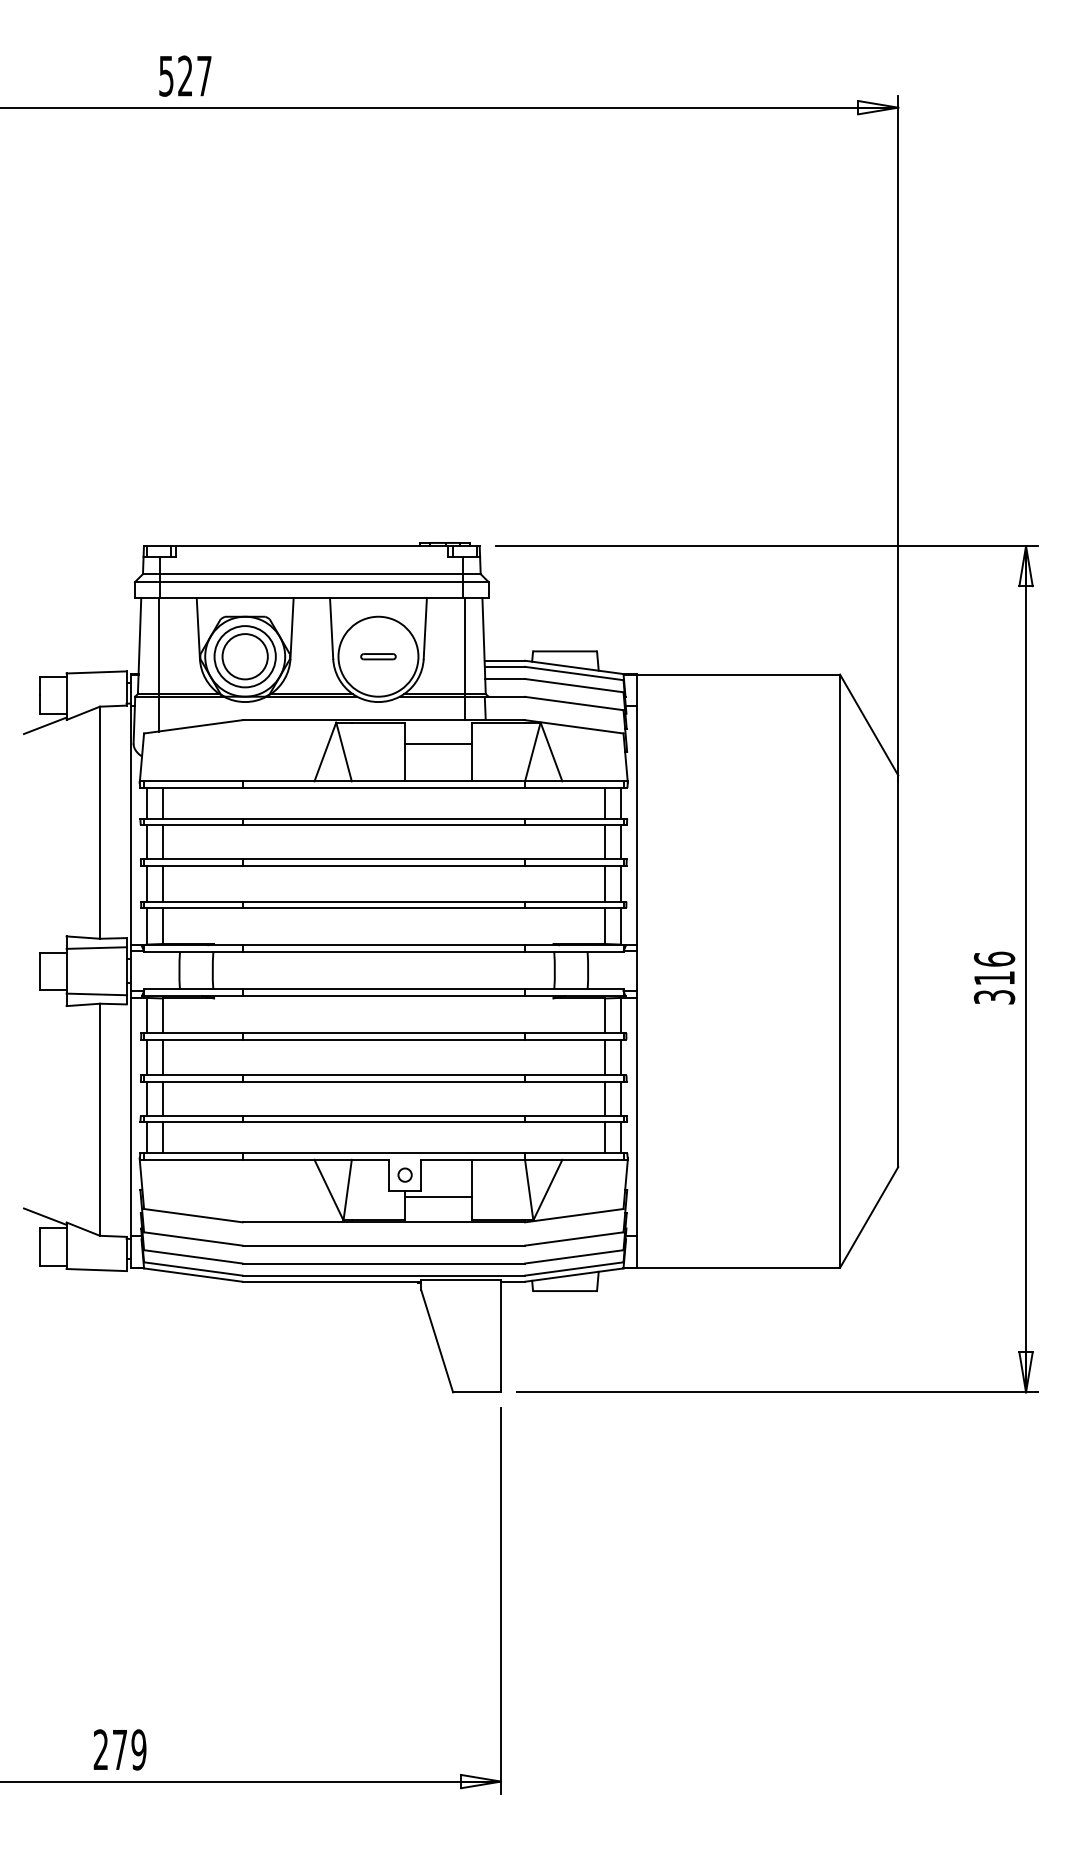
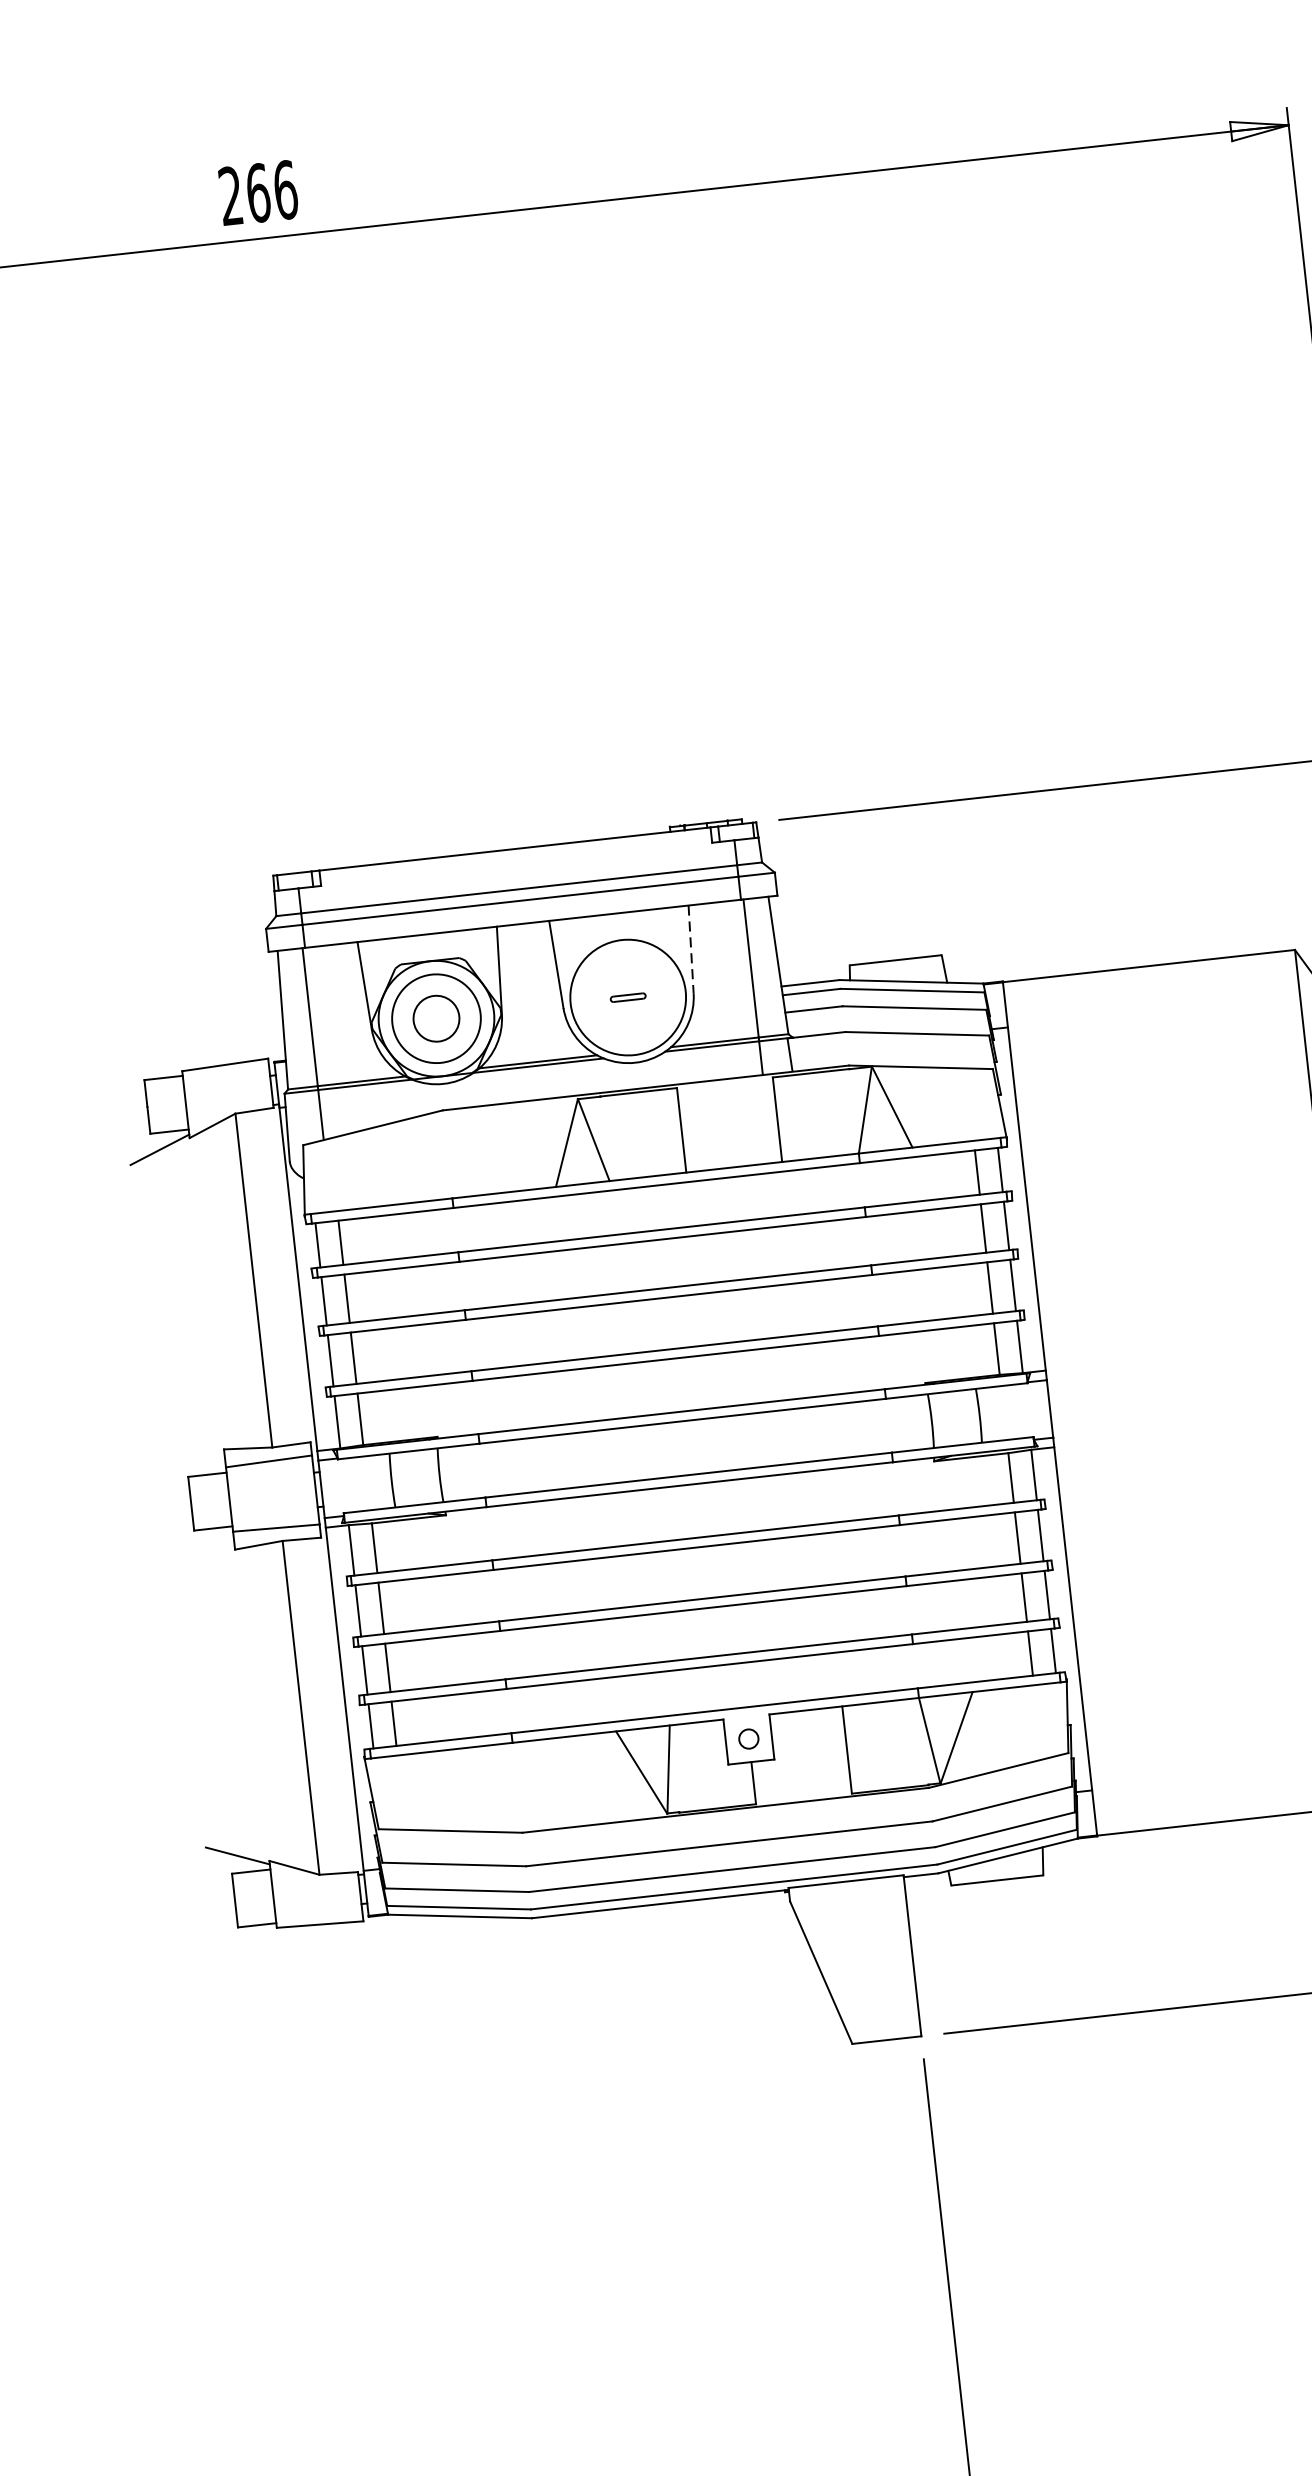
text: (185, 75) -> (258, 192), 527 -> 266
line: (425, 628) -> (691, 949), solid -> dashed
circle: (244, 656) -> (435, 1018), size x0.7
part: (378, 656) -> (628, 997), size x0.7
line: (438, 744) -> (728, 1114), removed
line: (438, 1197) -> (800, 1765), removed

